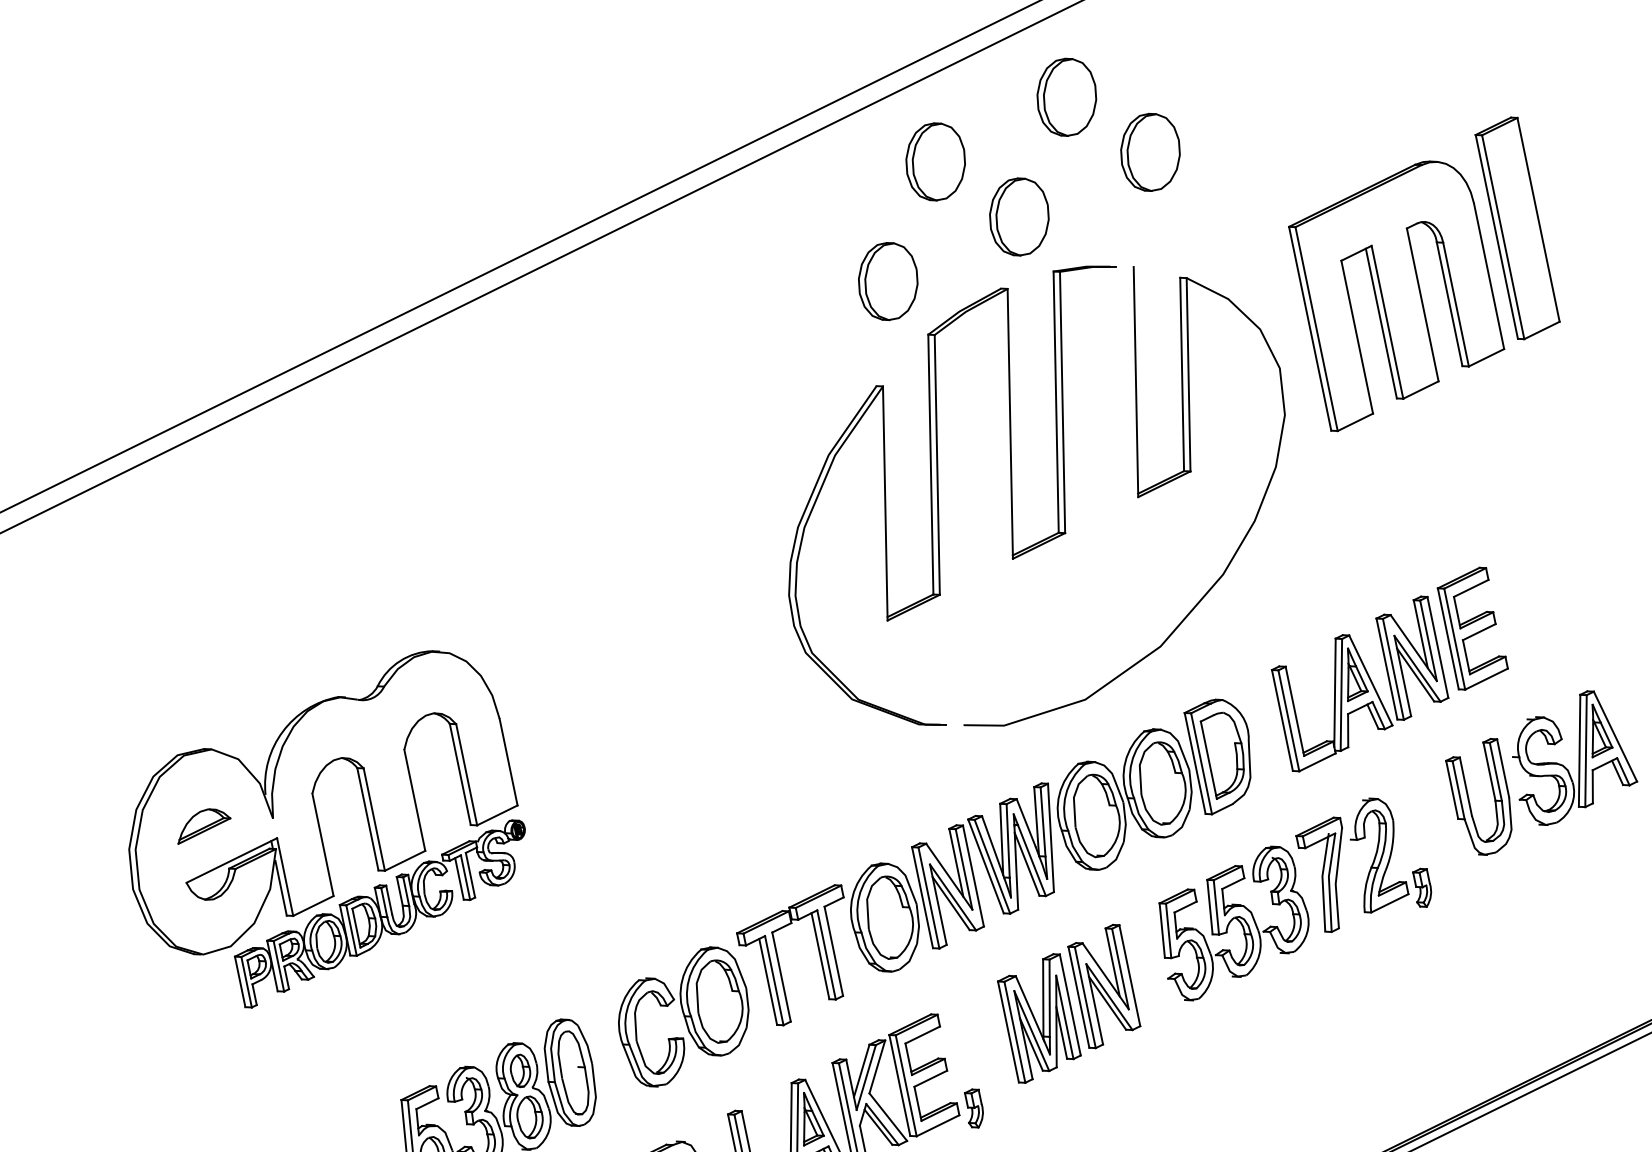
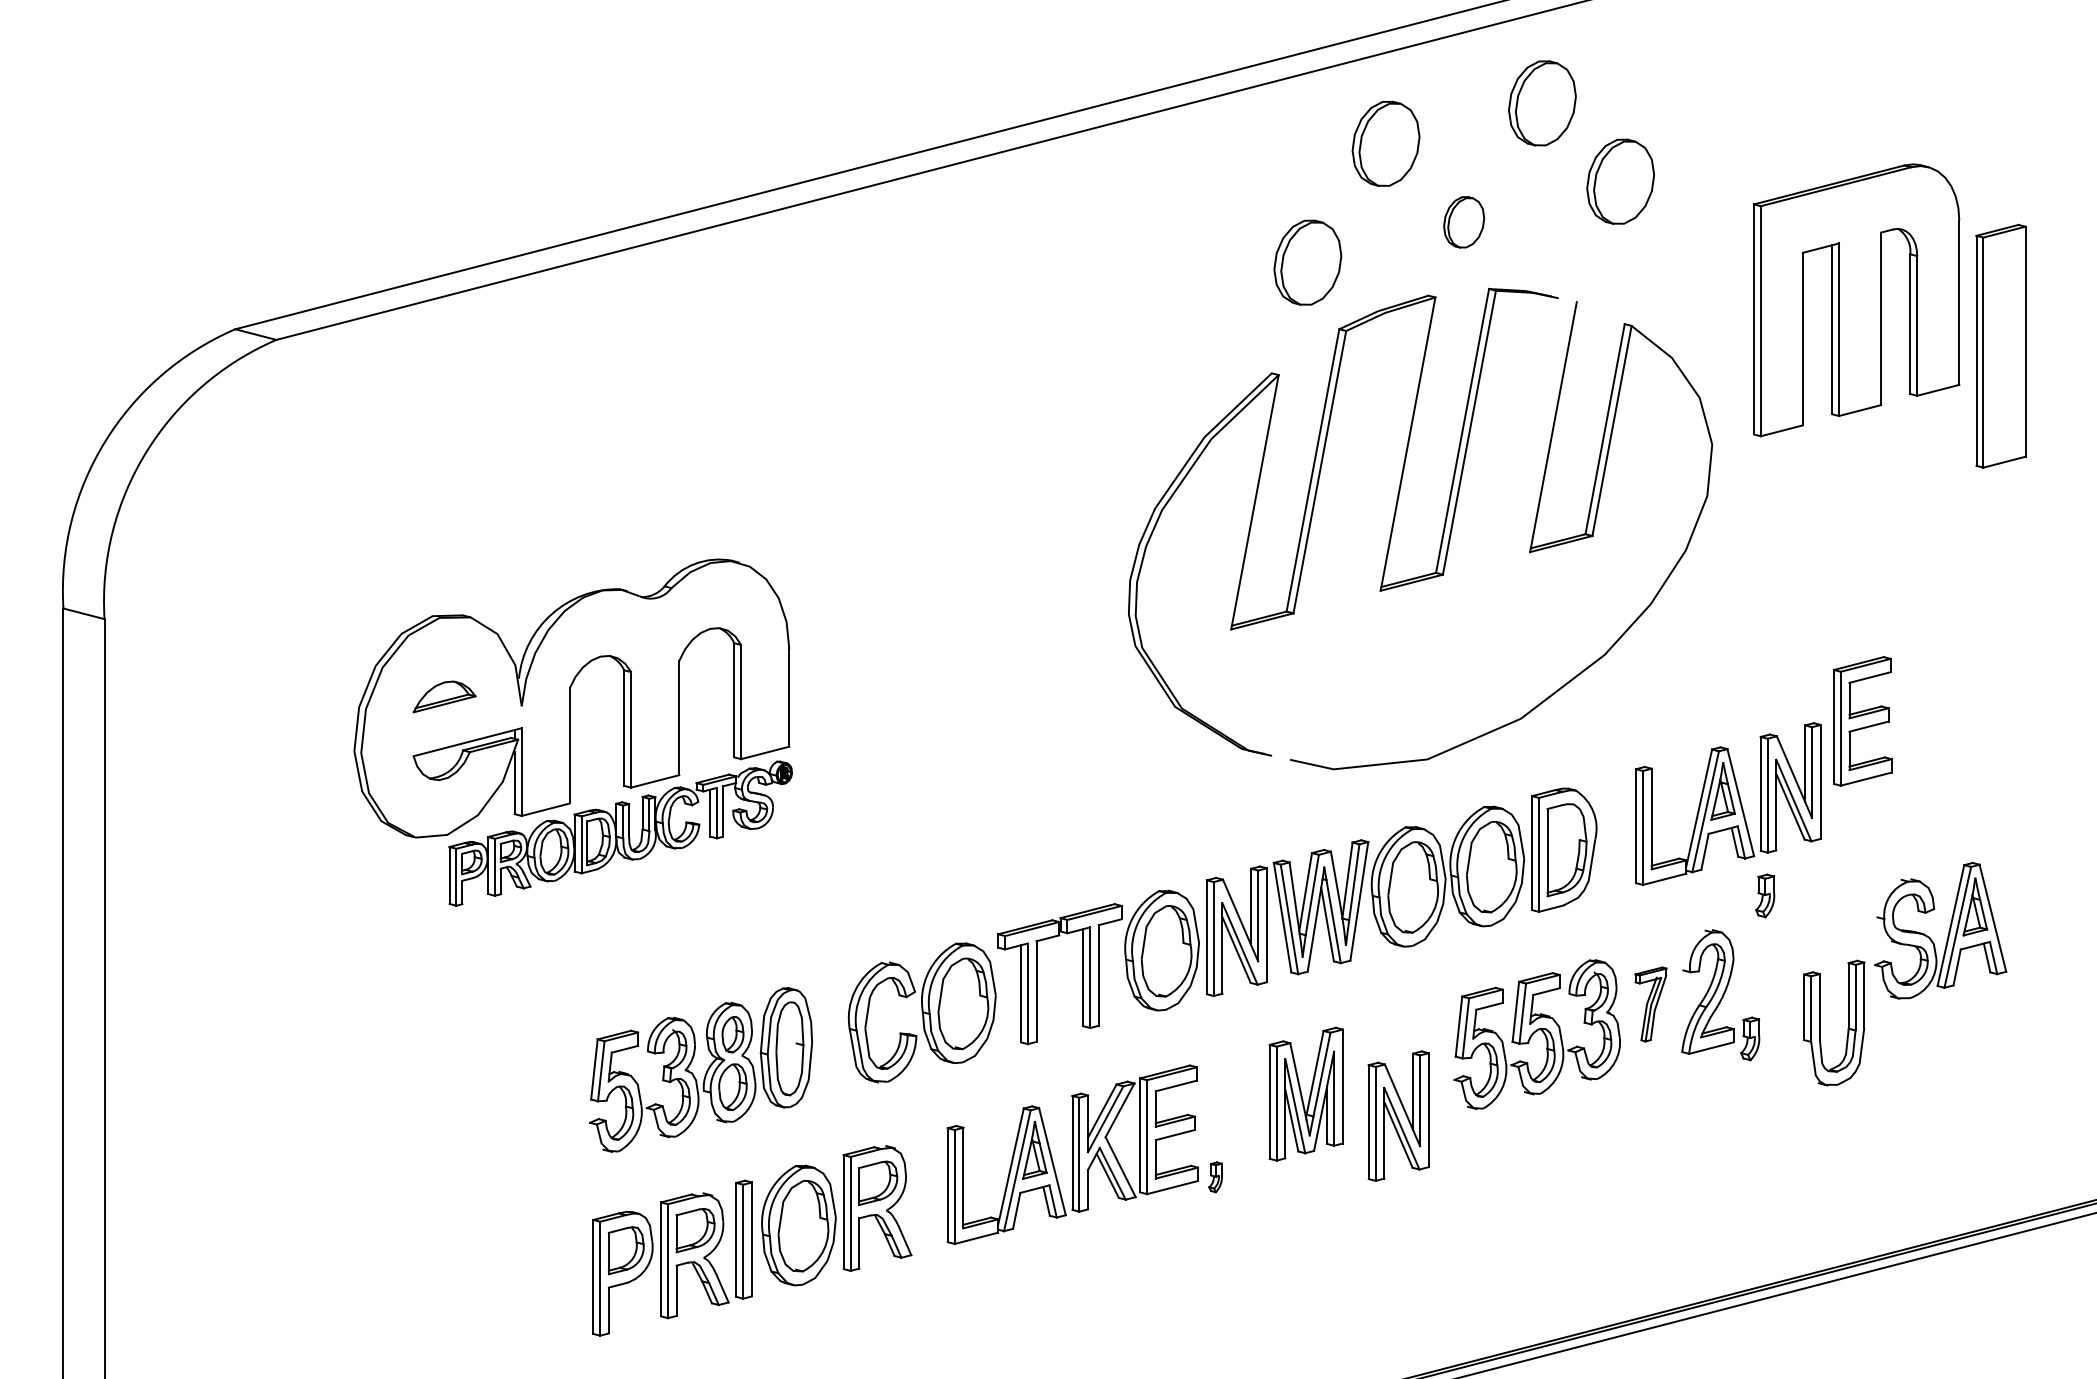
part: (1018, 217) -> (1463, 222), size x0.6
part: (1397, 293) -> (1856, 300), moved
part: (1472, 628) -> (1862, 721), moved
part: (1409, 758) -> (1765, 895), added
part: (1469, 800) -> (1820, 1022), moved
part: (1327, 875) -> (1650, 1004), size x0.6
part: (1103, 986) -> (1398, 1115), moved
part: (974, 1108) -> (1215, 1177), size x0.7

